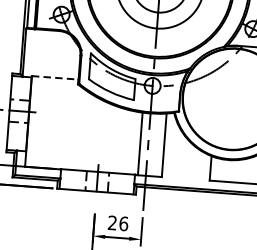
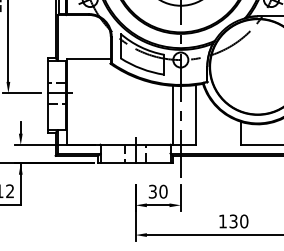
line: (56, 78) -> (89, 59), dashed -> solid
text: (117, 223) -> (157, 191), 26 -> 30

